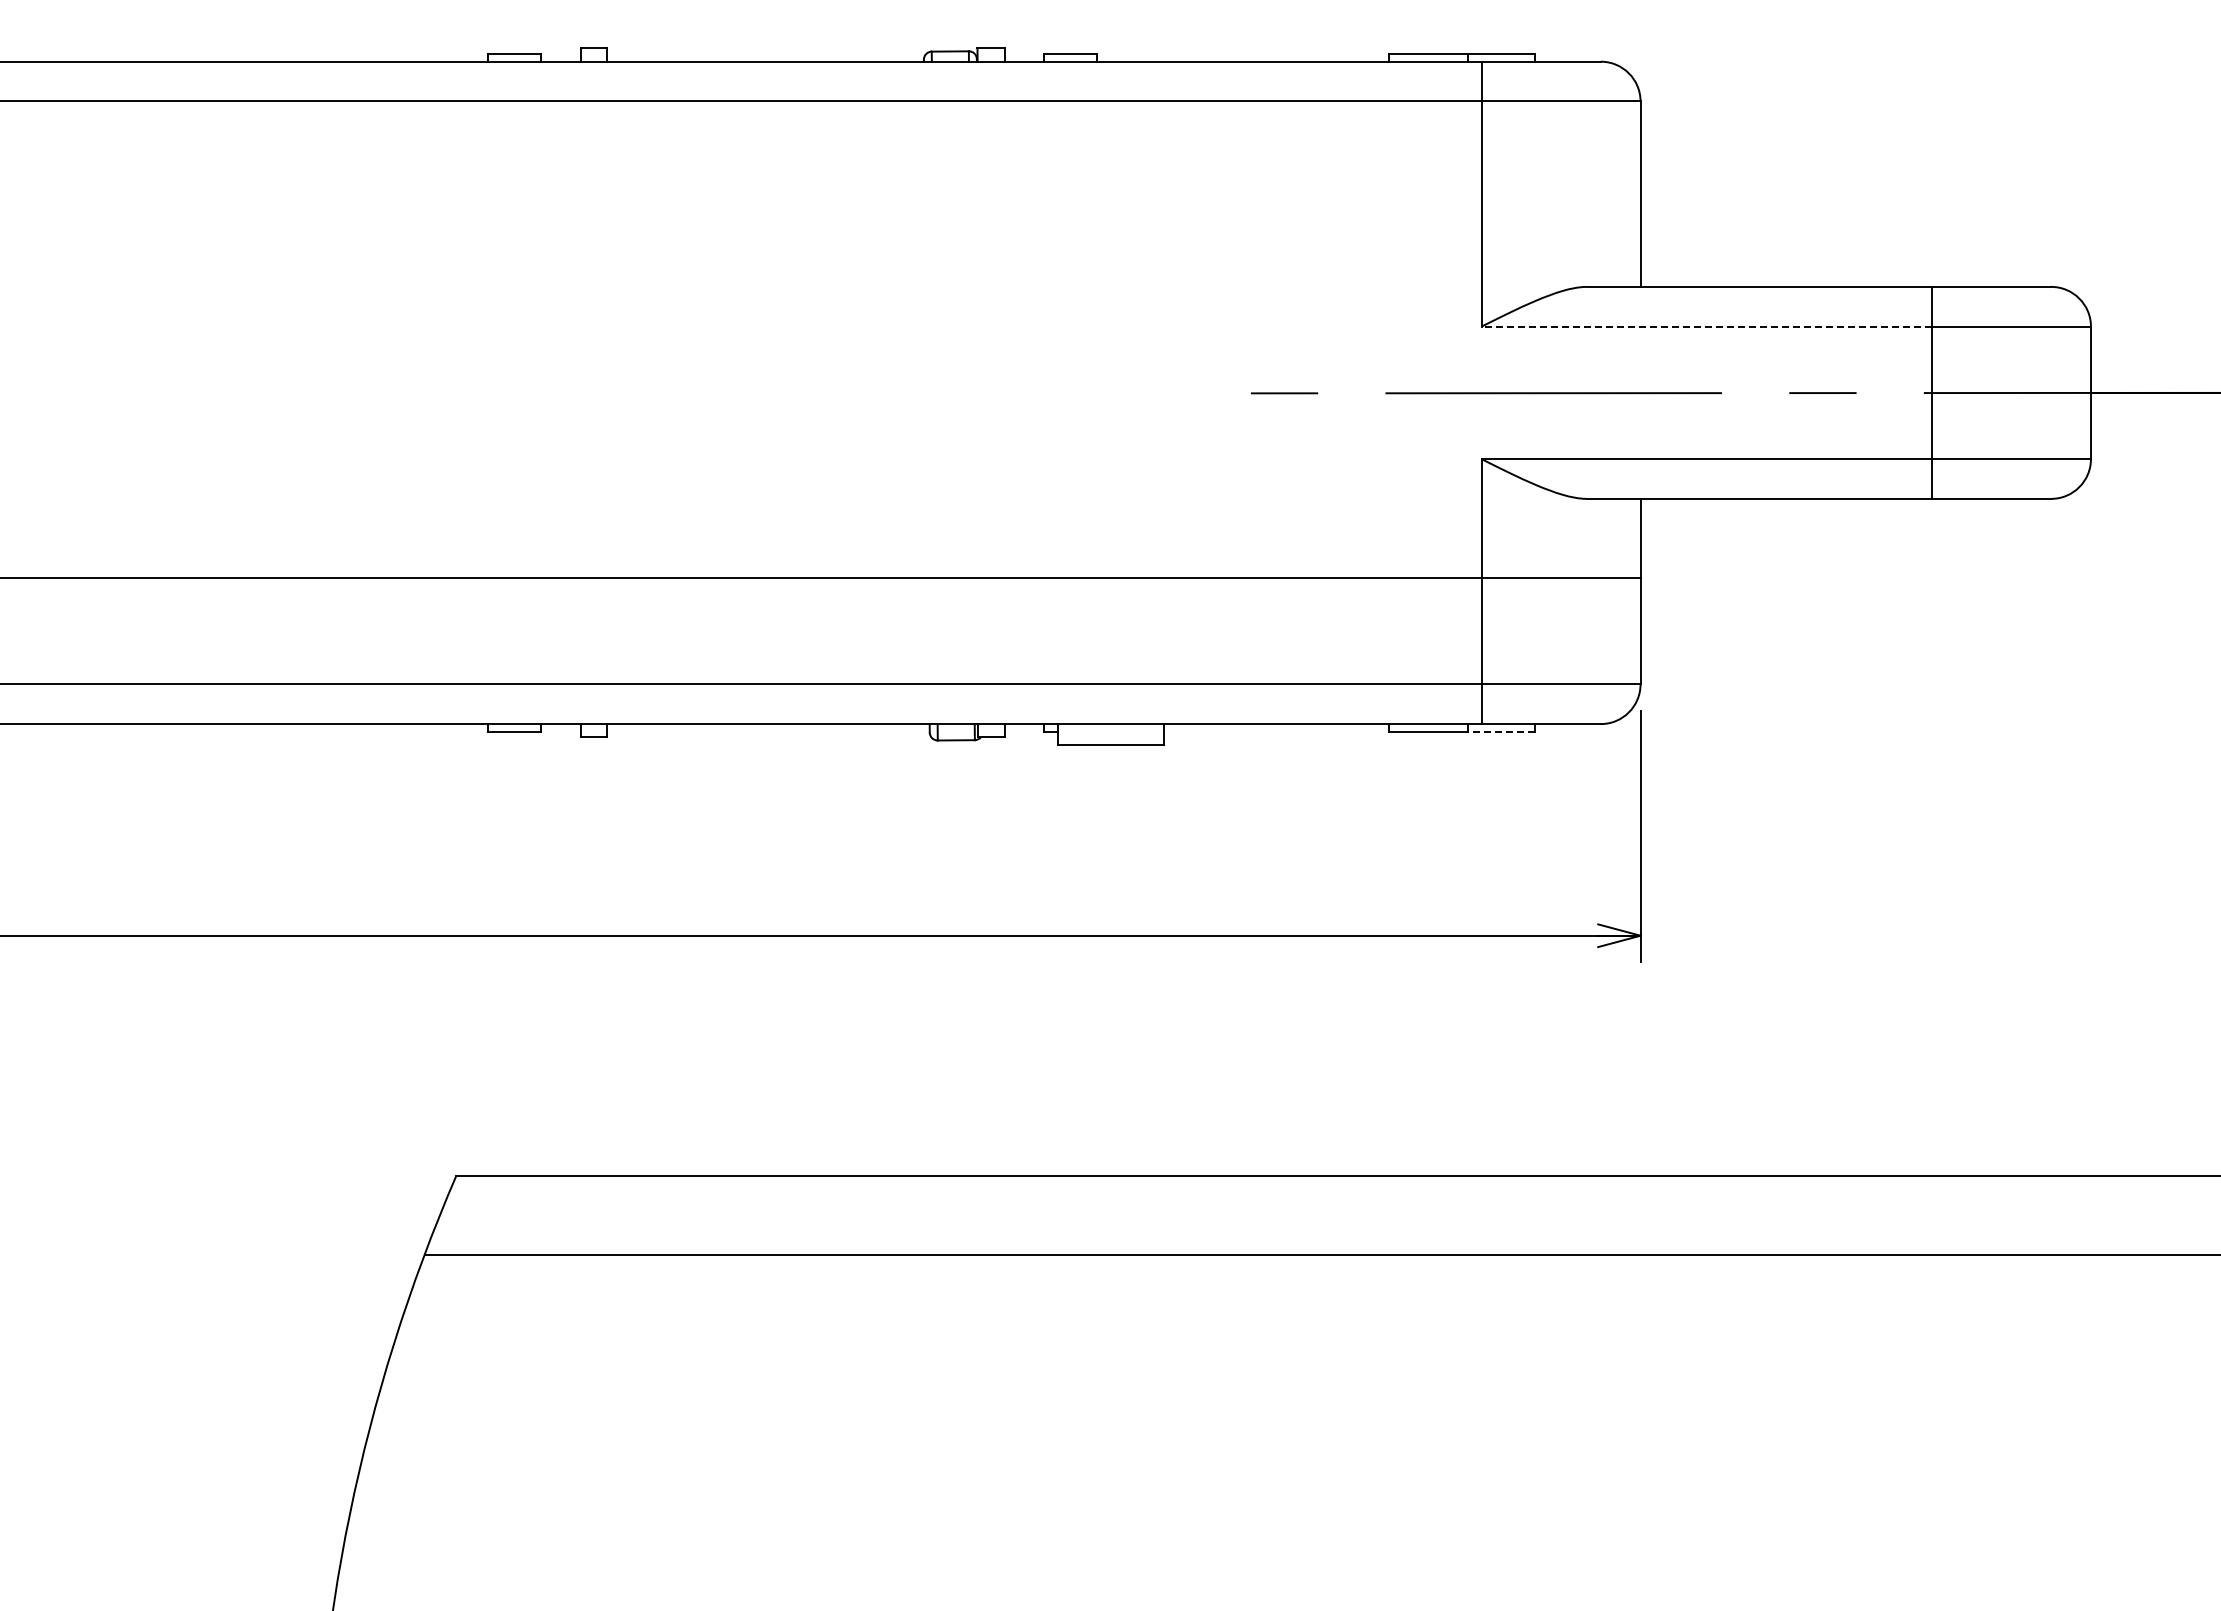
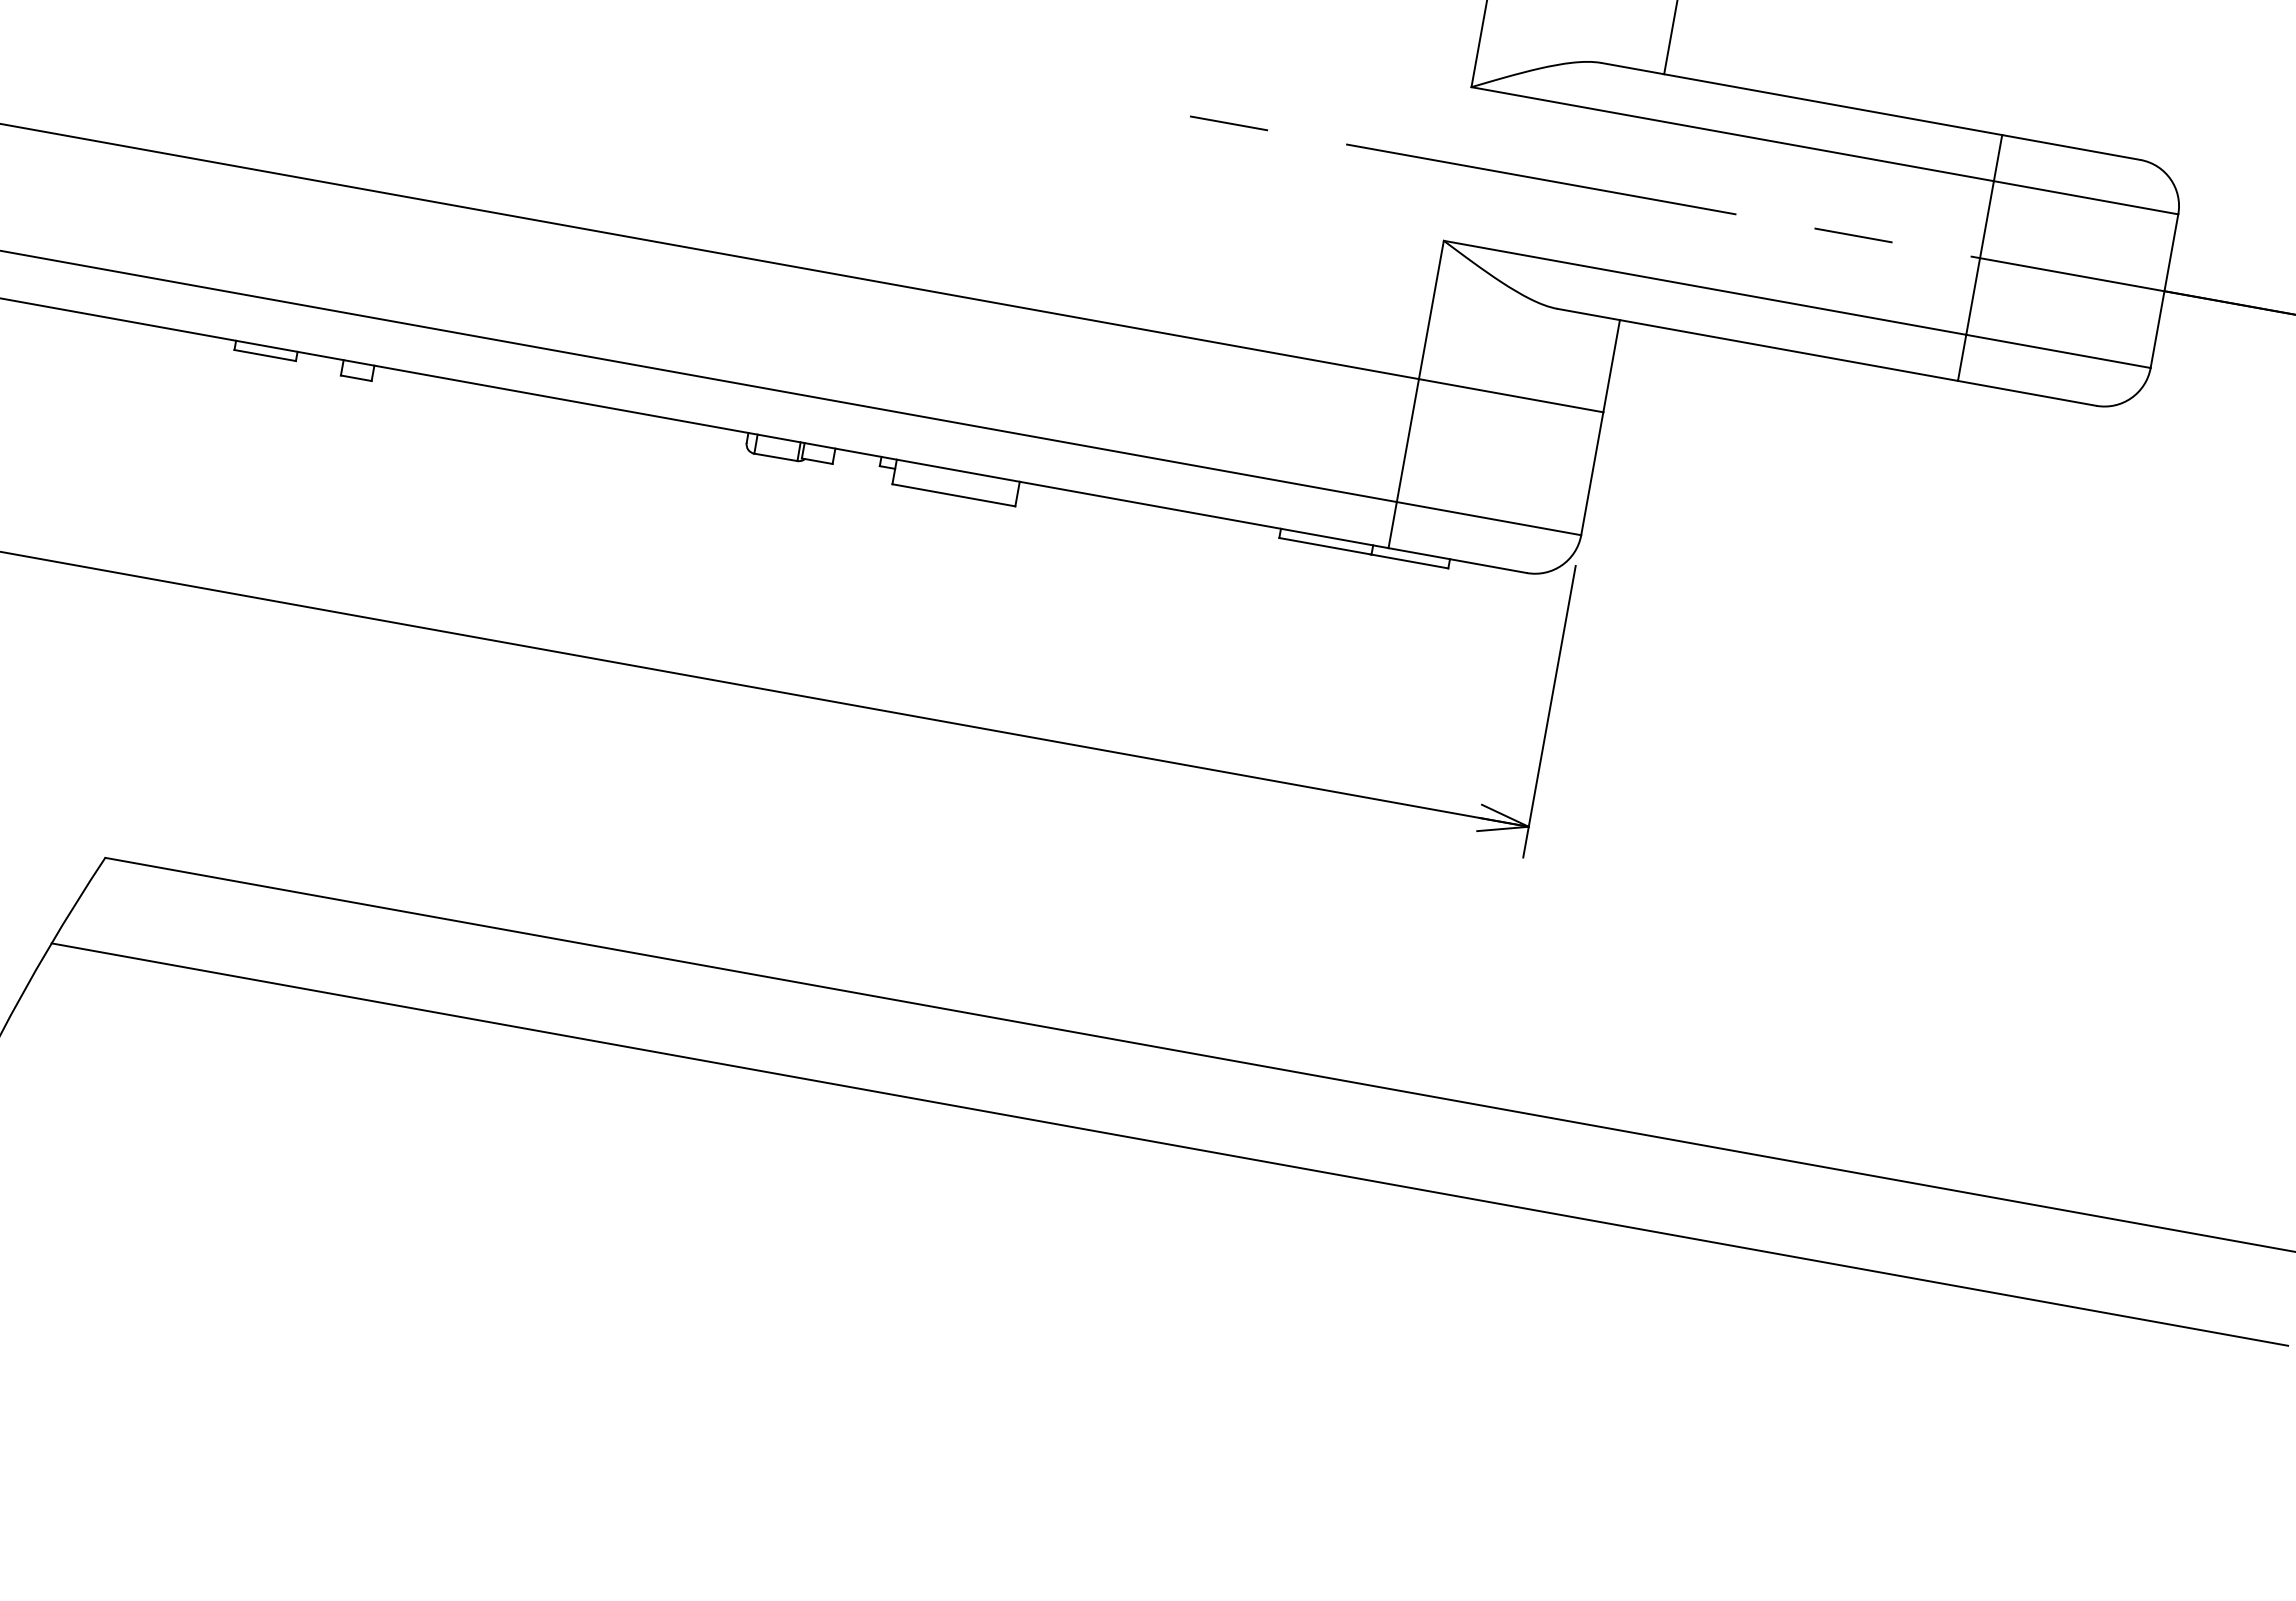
line: (1706, 326) -> (1732, 133), dashed -> solid
line: (1501, 732) -> (1409, 562), dashed -> solid

